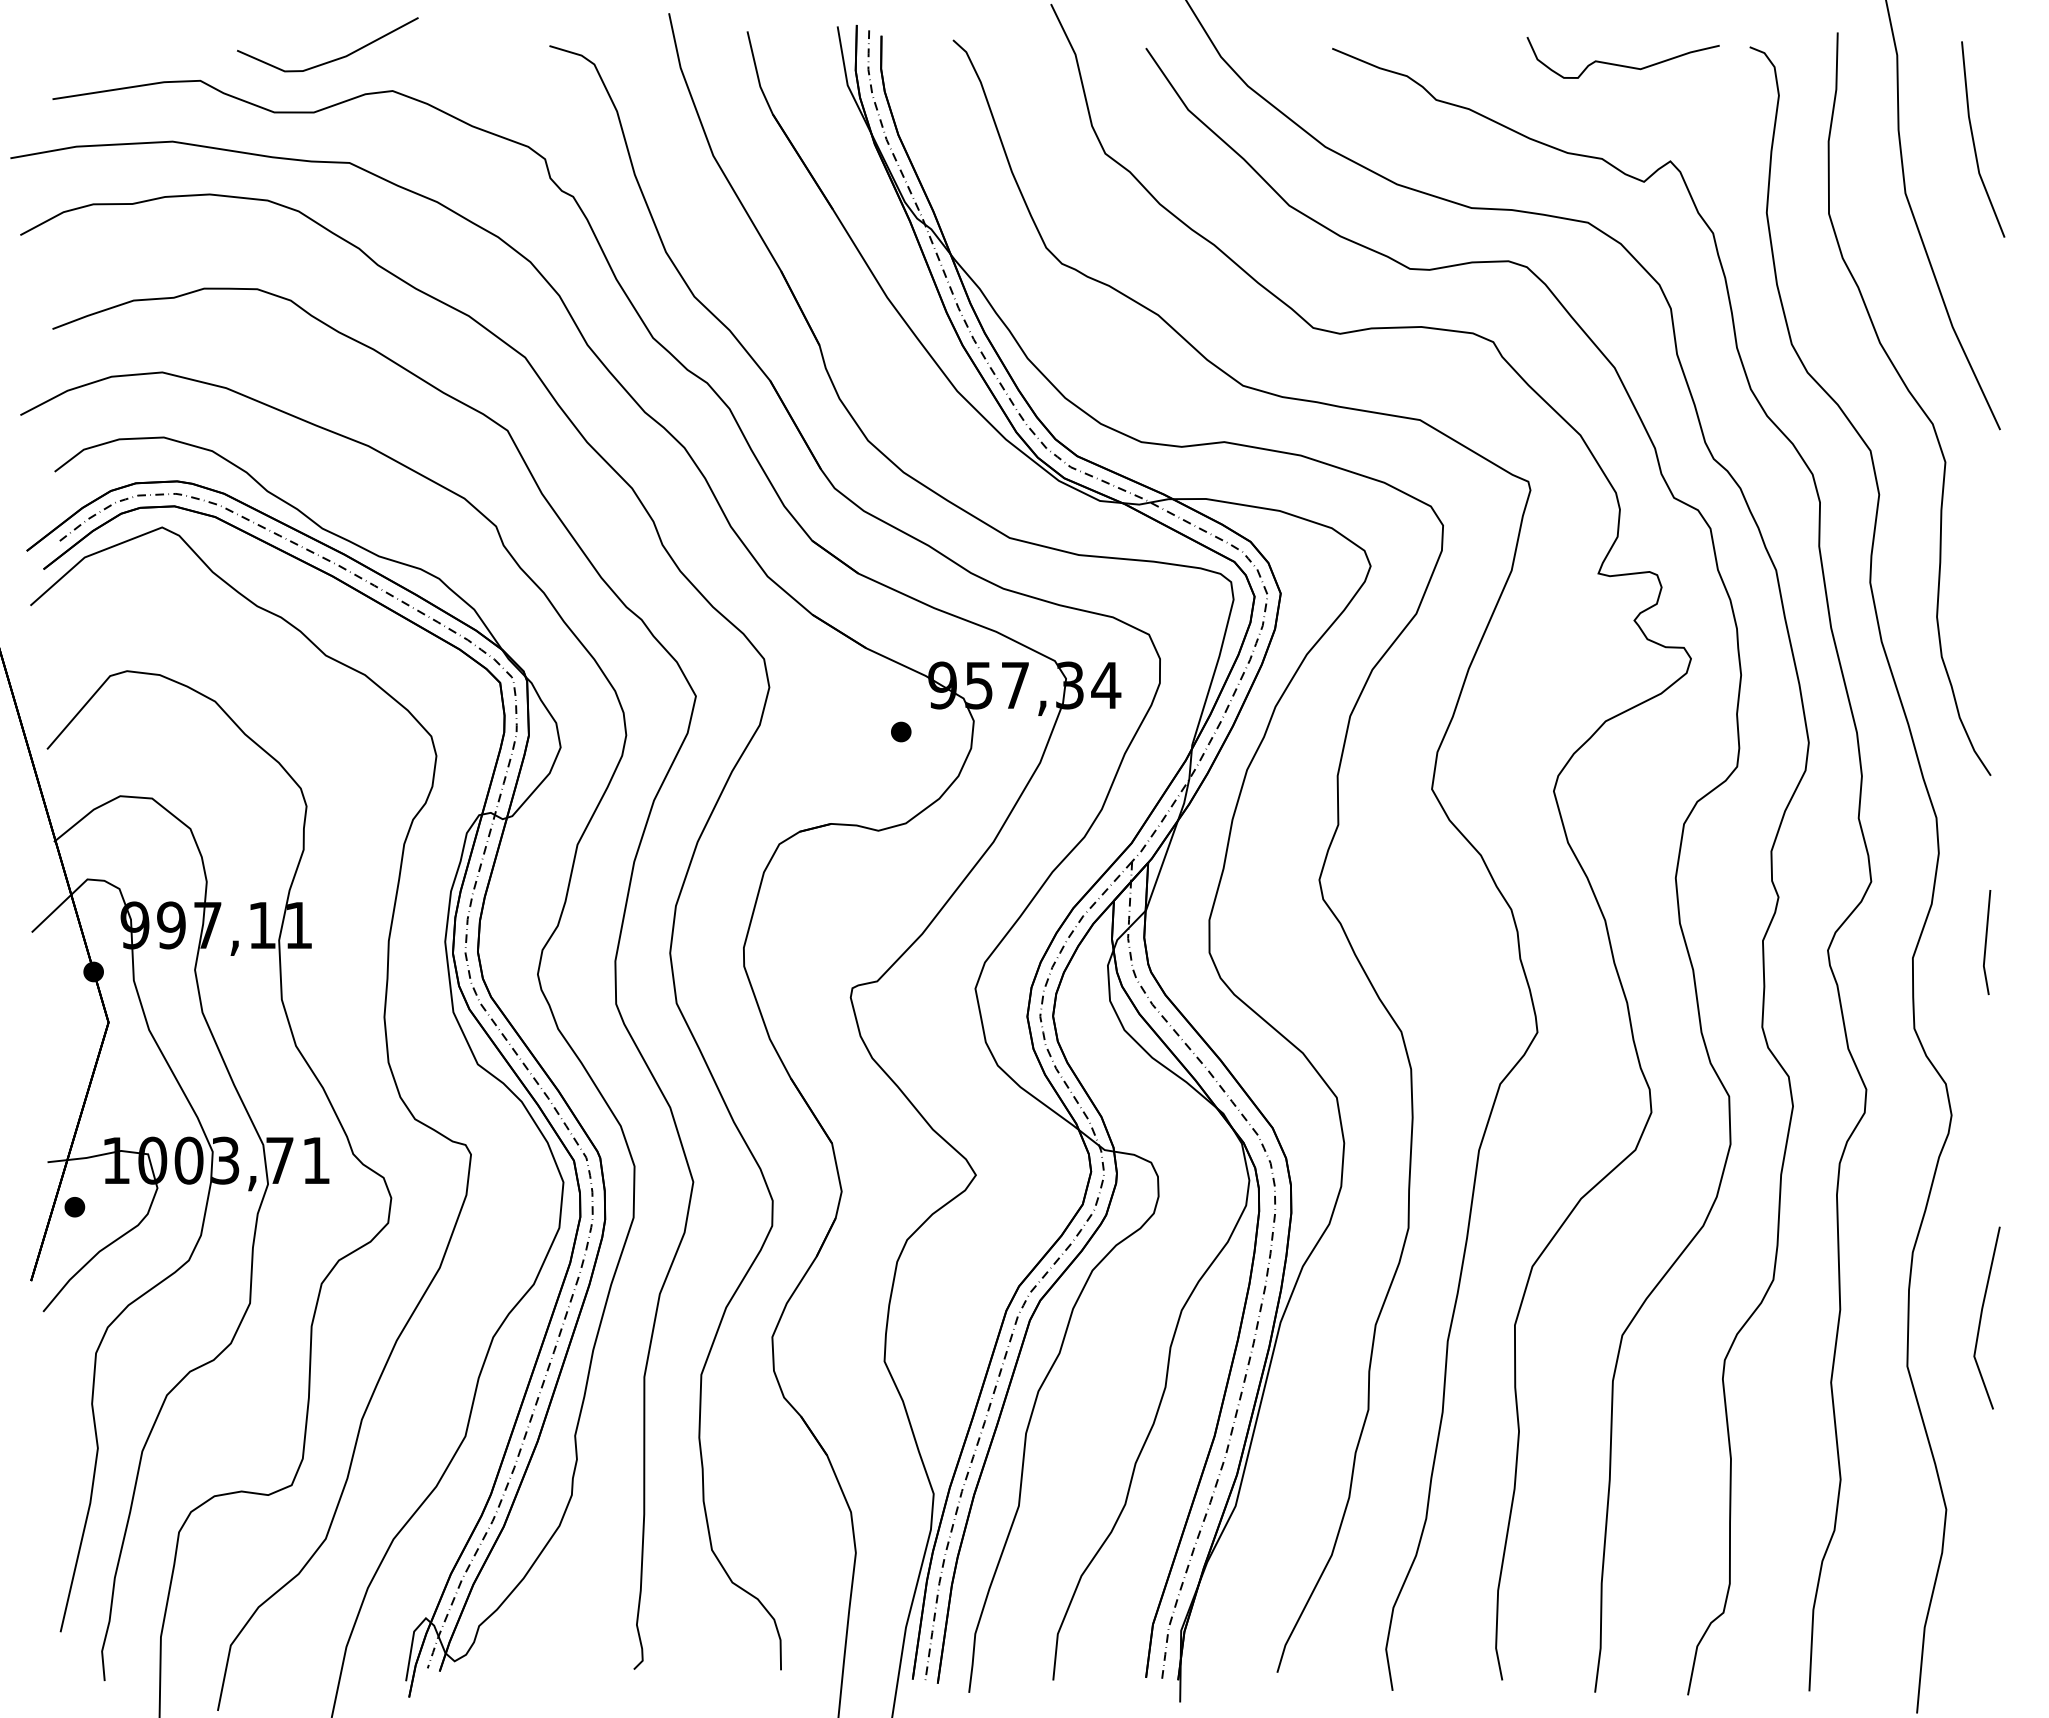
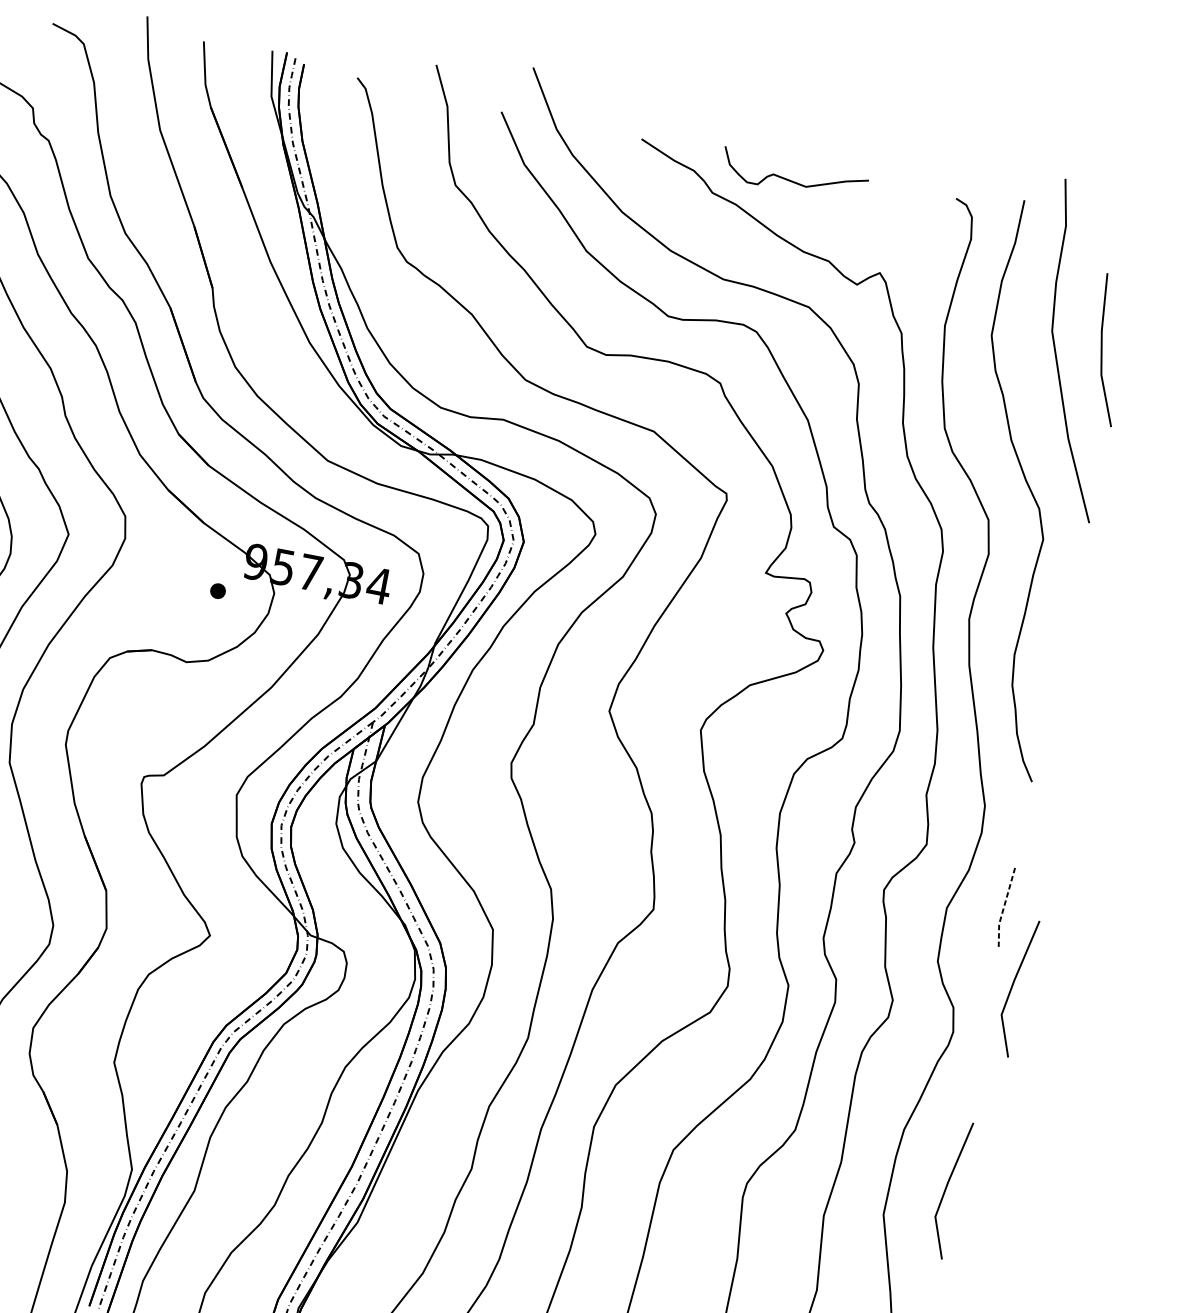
curve: (1621, 64) -> (792, 180), moved
line: (1974, 140) -> (1102, 349), moved
line: (1985, 943) -> (1003, 907), solid -> dashed
line: (2017, 1039) -> (1013, 984), added

